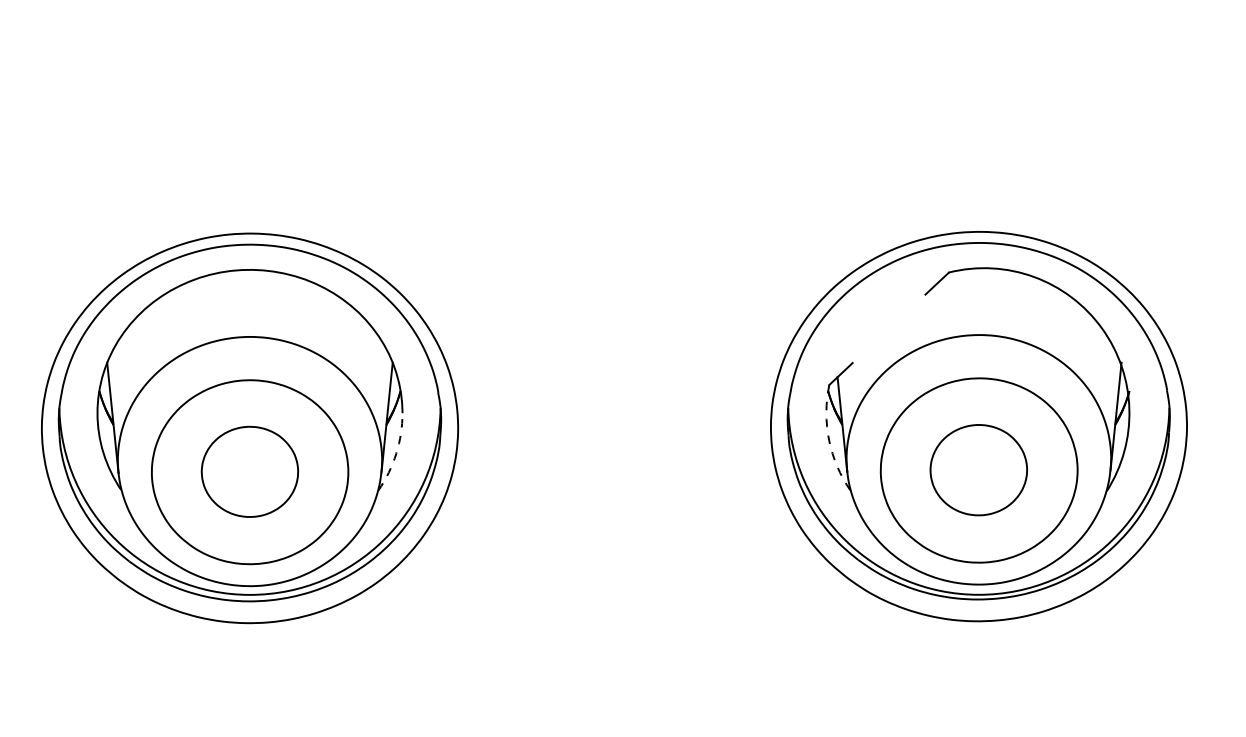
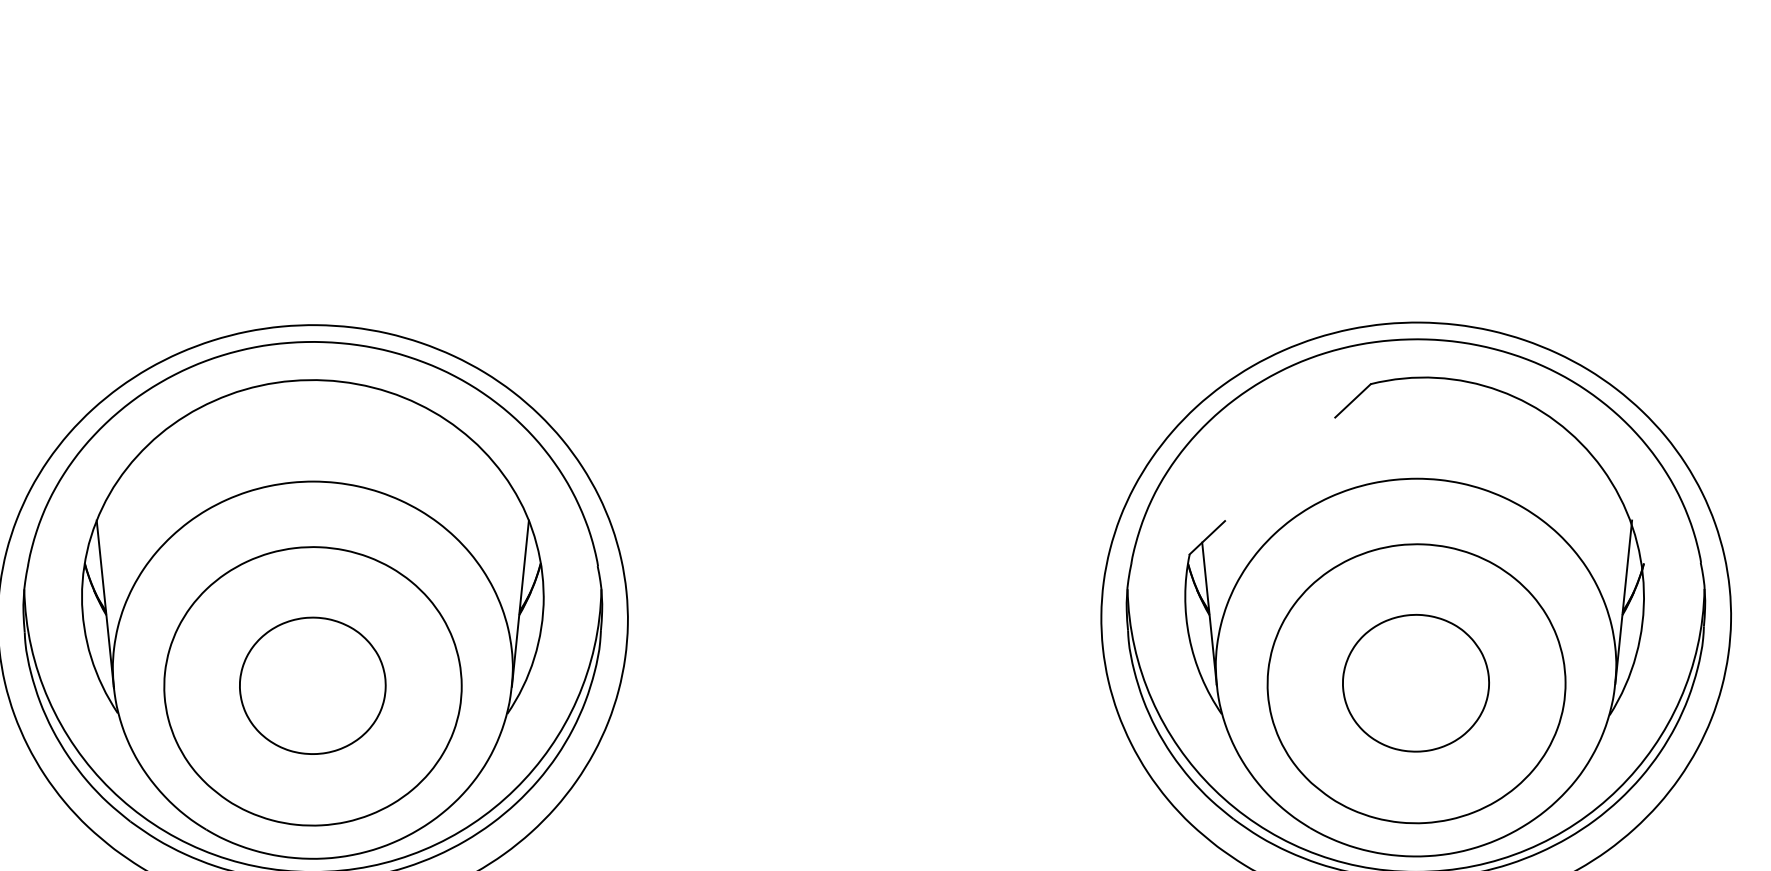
arc: (829, 440) -> (1189, 638), dashed -> solid
arc: (396, 453) -> (534, 658), dashed -> solid

